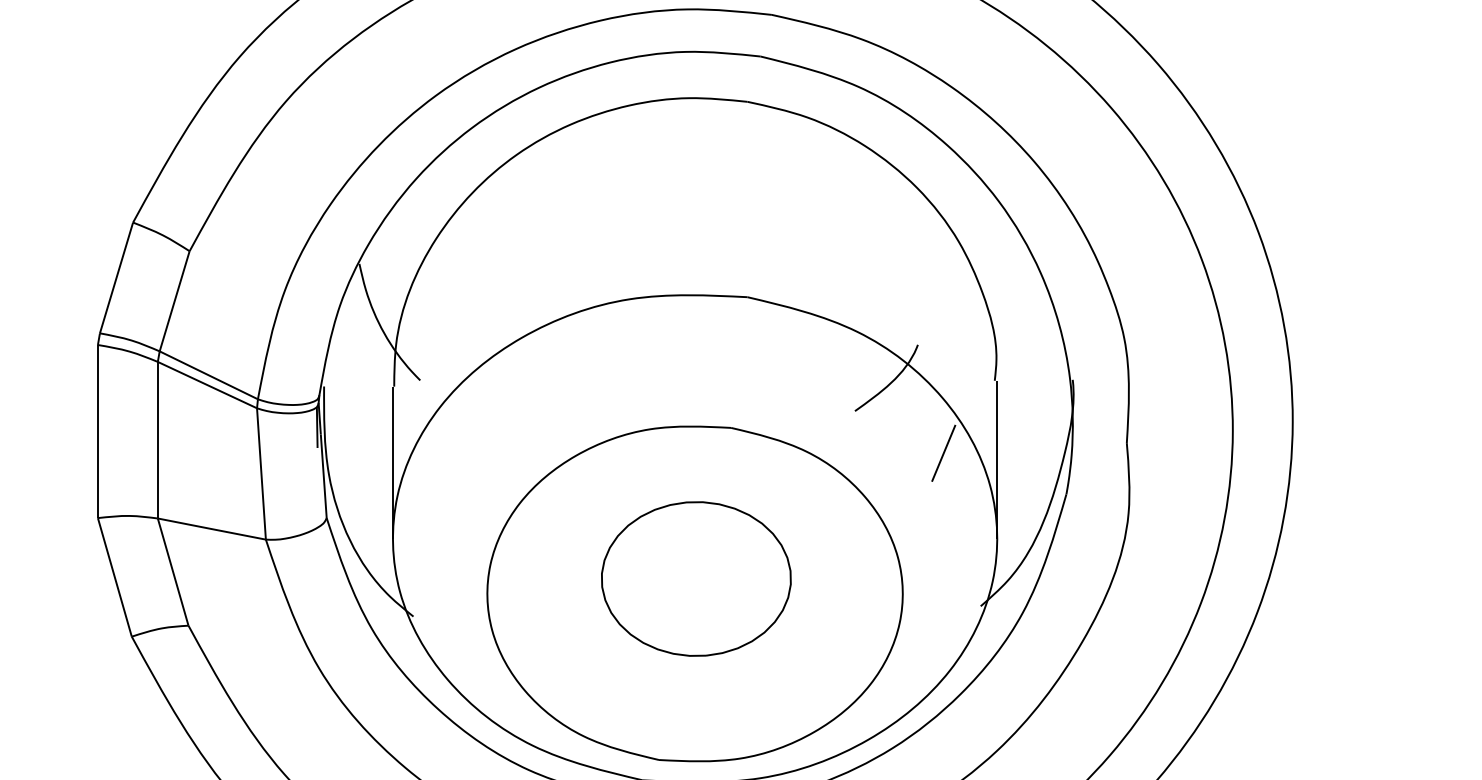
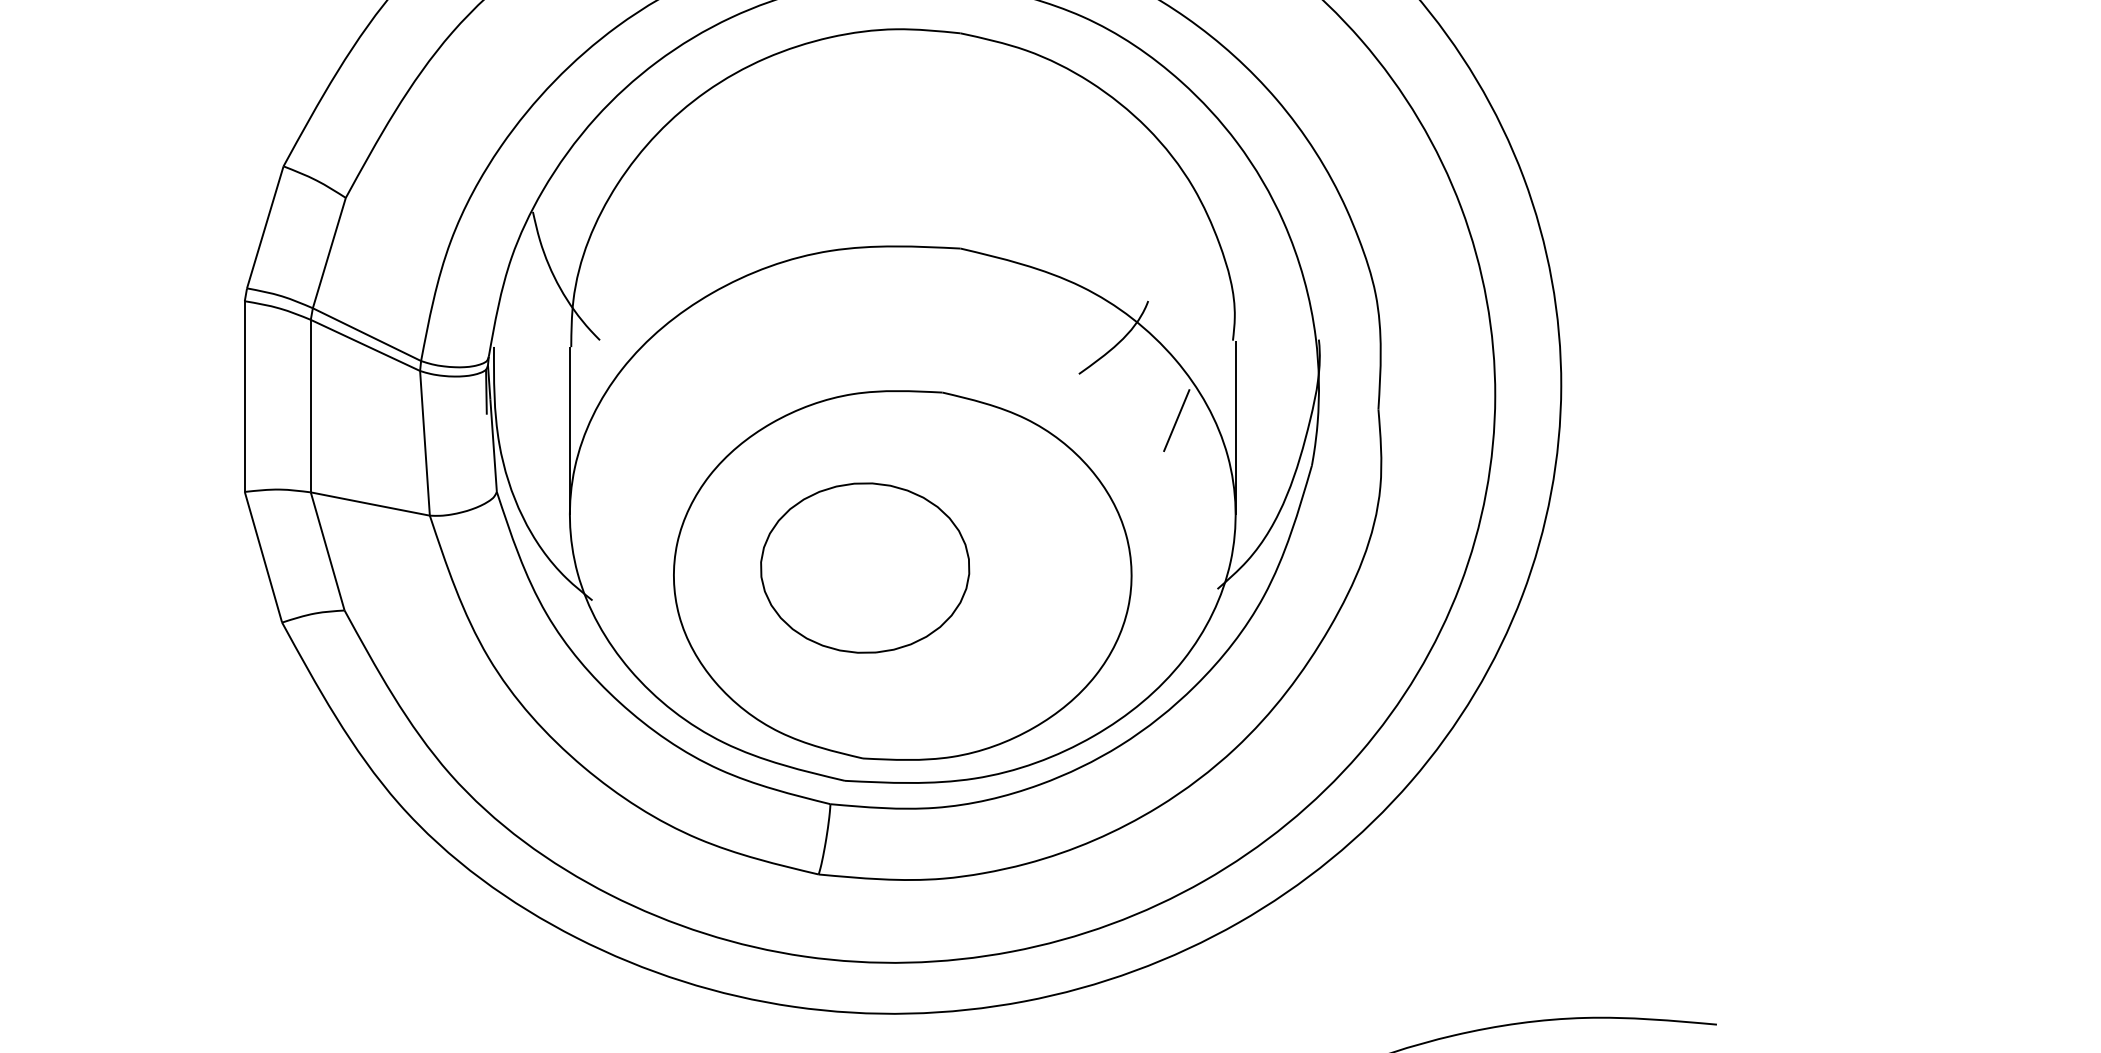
part: (696, 578) -> (865, 567), moved

